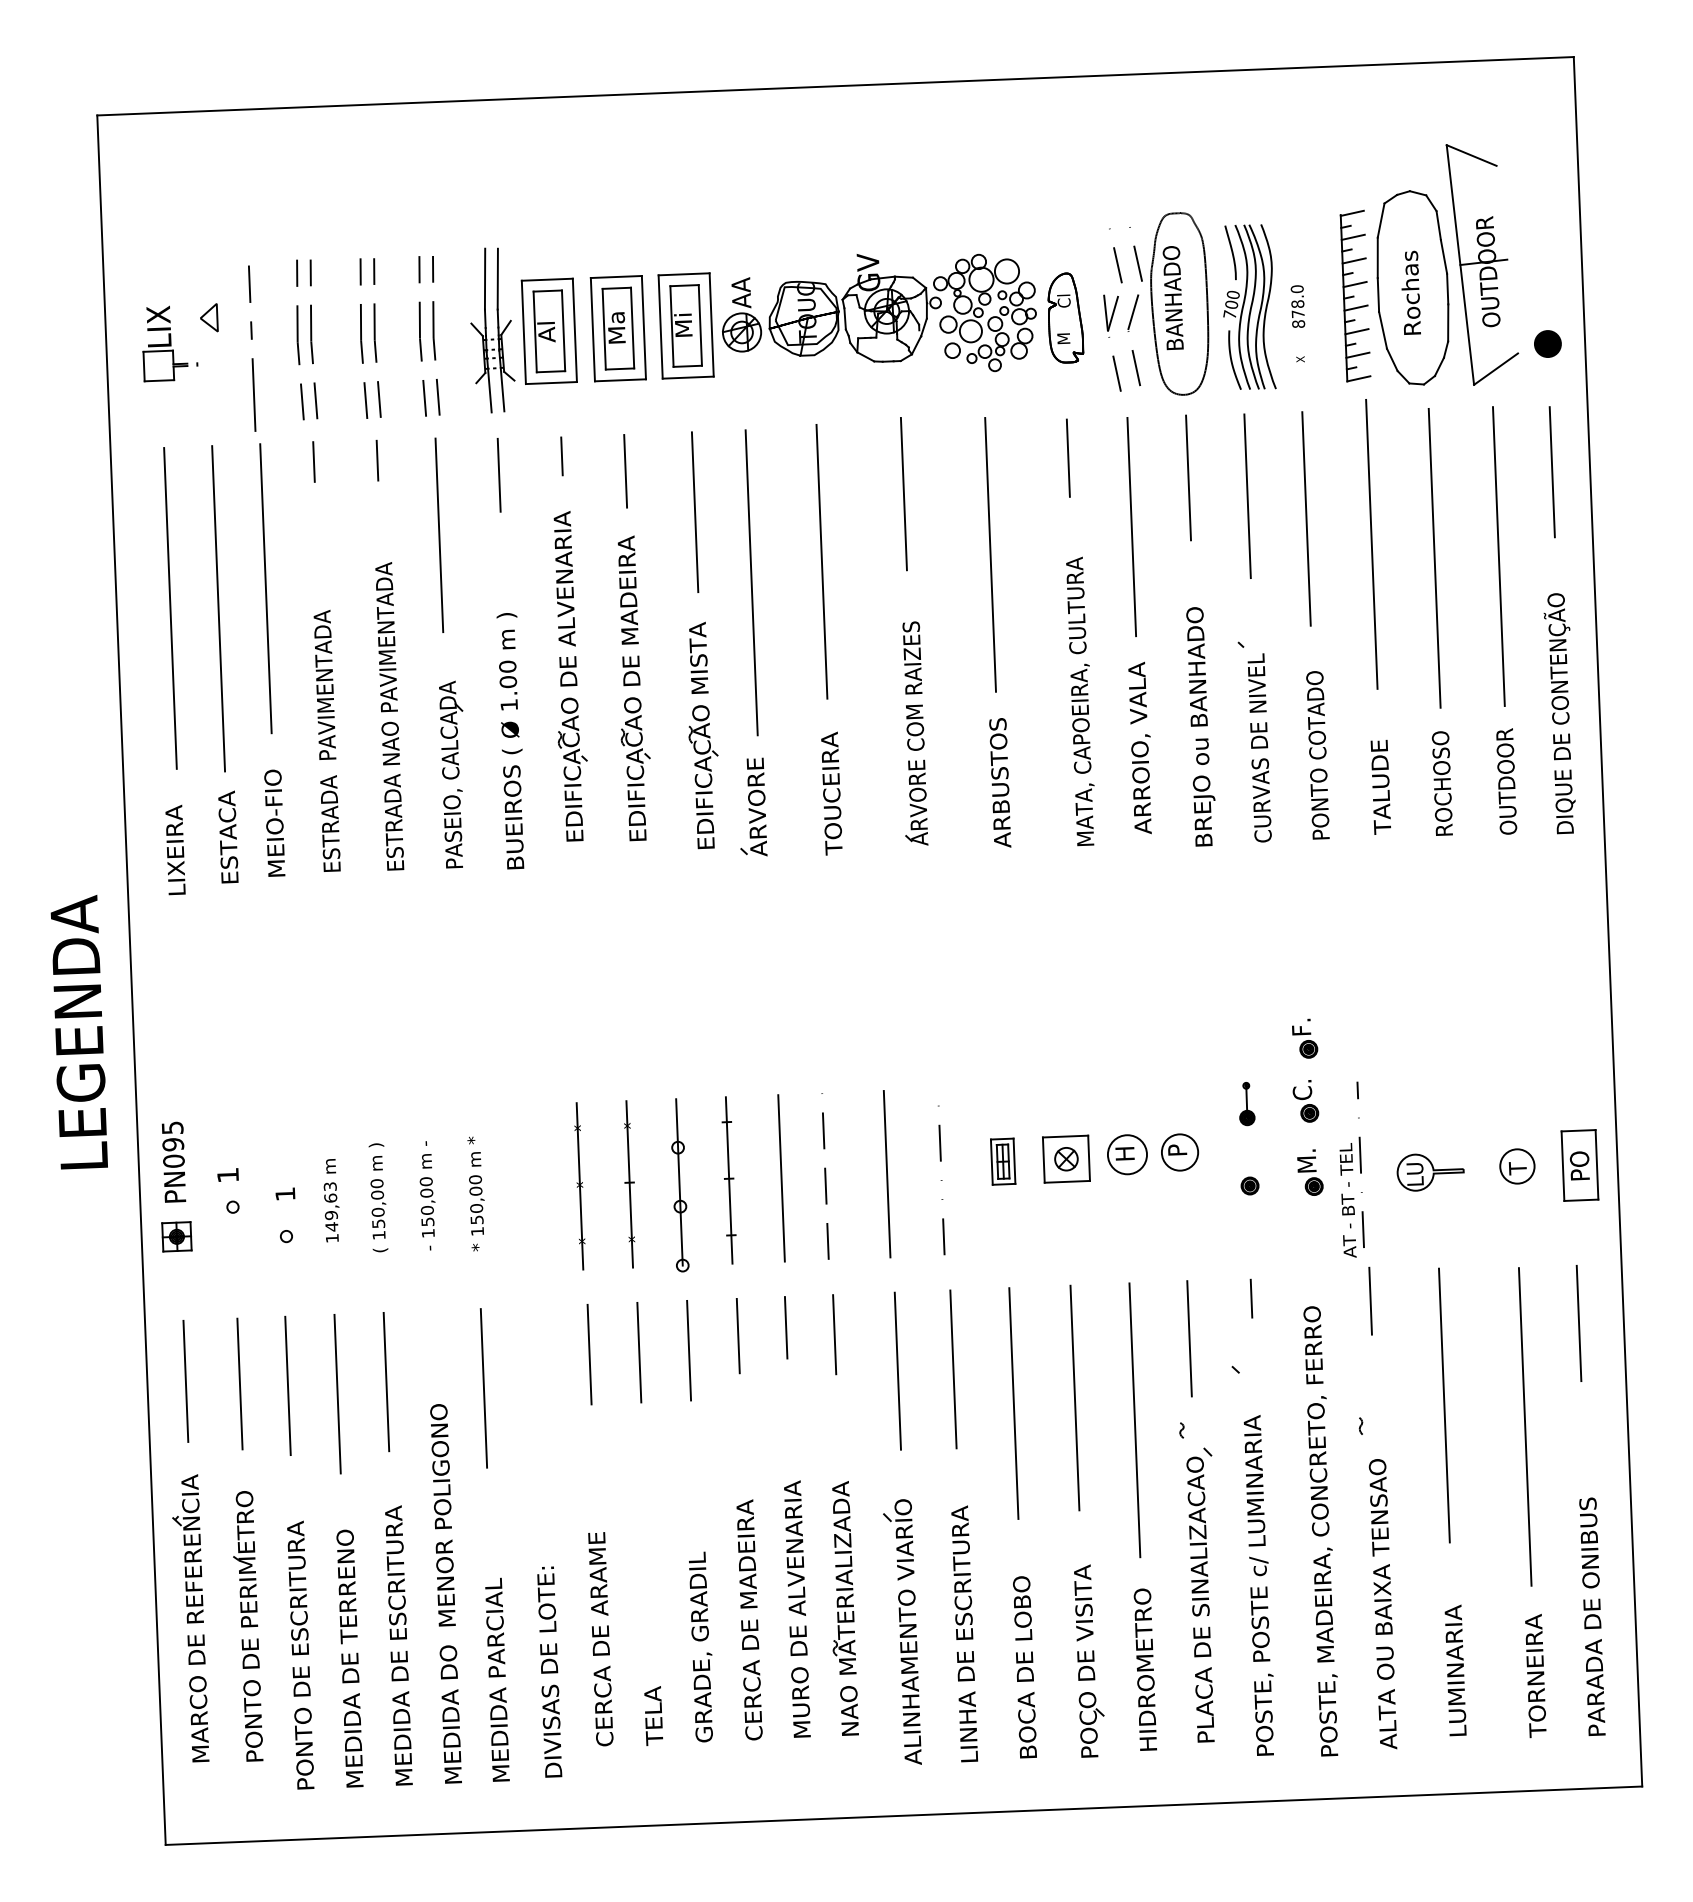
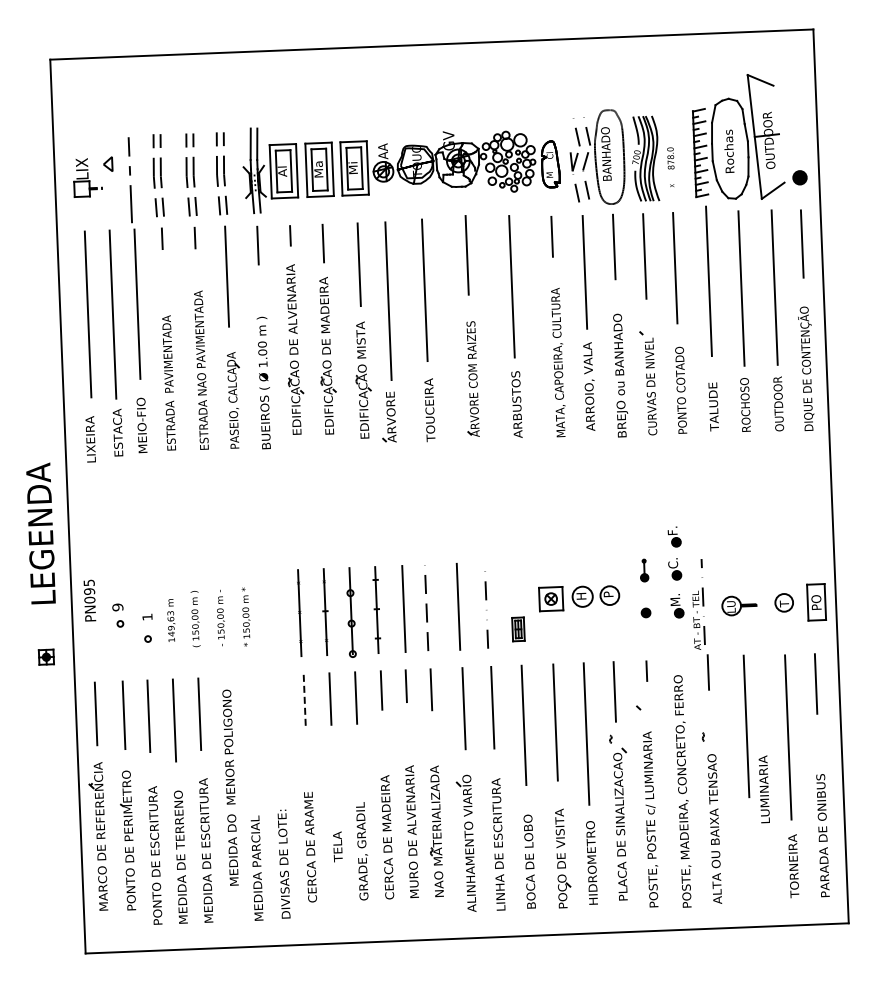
part: (1003, 1161) -> (518, 629), moved
text: (227, 1175) -> (117, 607), 1 -> 9
part: (175, 1235) -> (45, 656), moved
line: (589, 1355) -> (304, 700), solid -> dashed
line: (482, 1388) -> (249, 717), removed
text: (445, 1593) -> (230, 787), moved
text: (1454, 1670) -> (763, 789), moved
text: (653, 1715) -> (337, 846), moved

